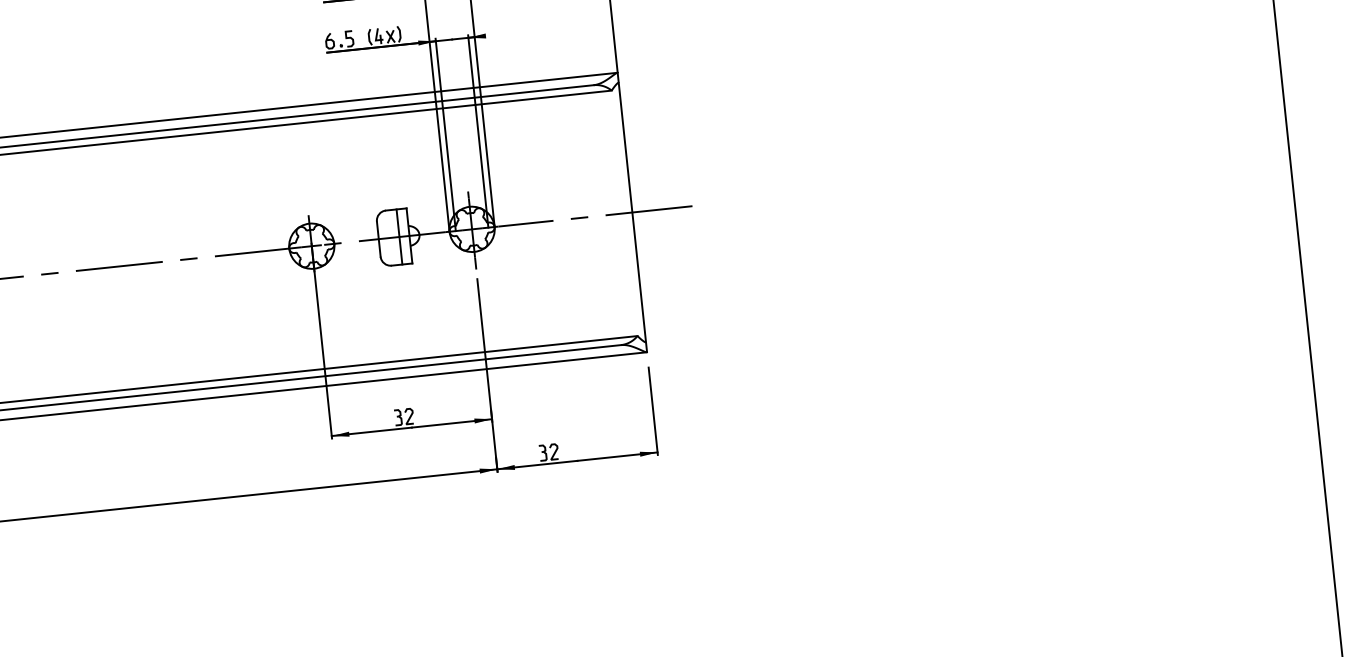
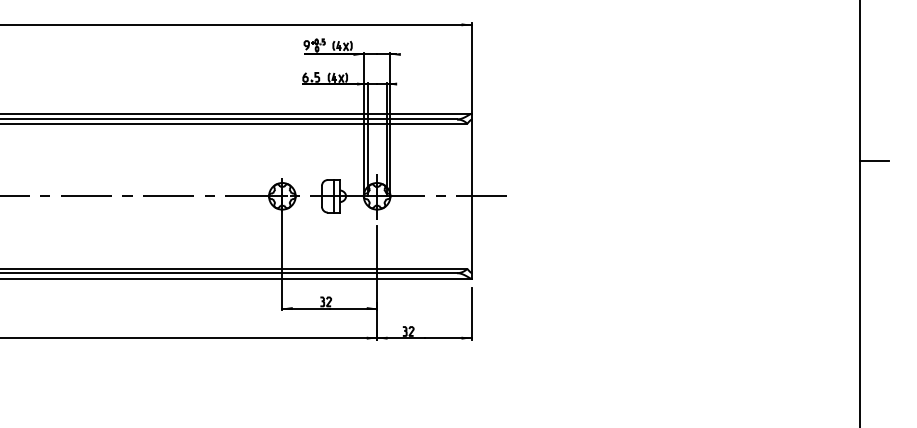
line: (1306, 80) -> (874, 160), added

